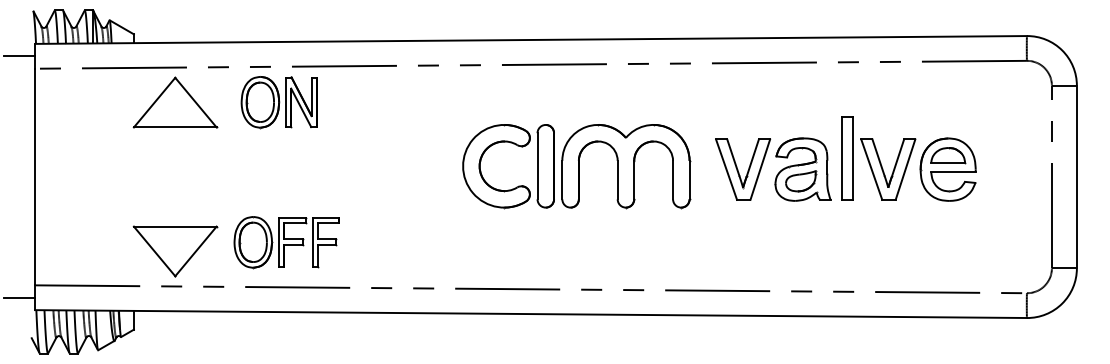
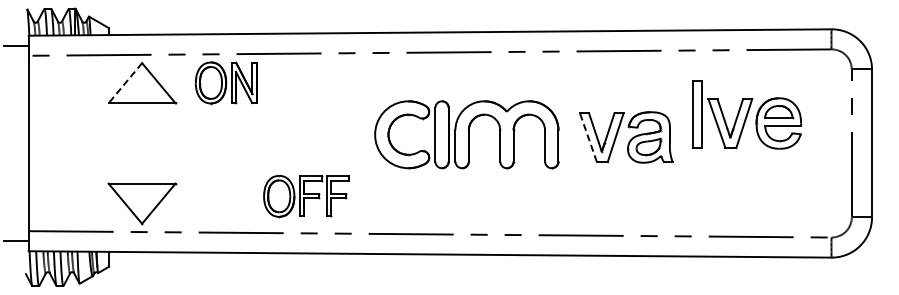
line: (154, 102) -> (125, 83), solid -> dashed
part: (908, 158) -> (746, 114), moved
line: (726, 169) -> (588, 137), solid -> dashed
part: (286, 242) -> (306, 196), moved

